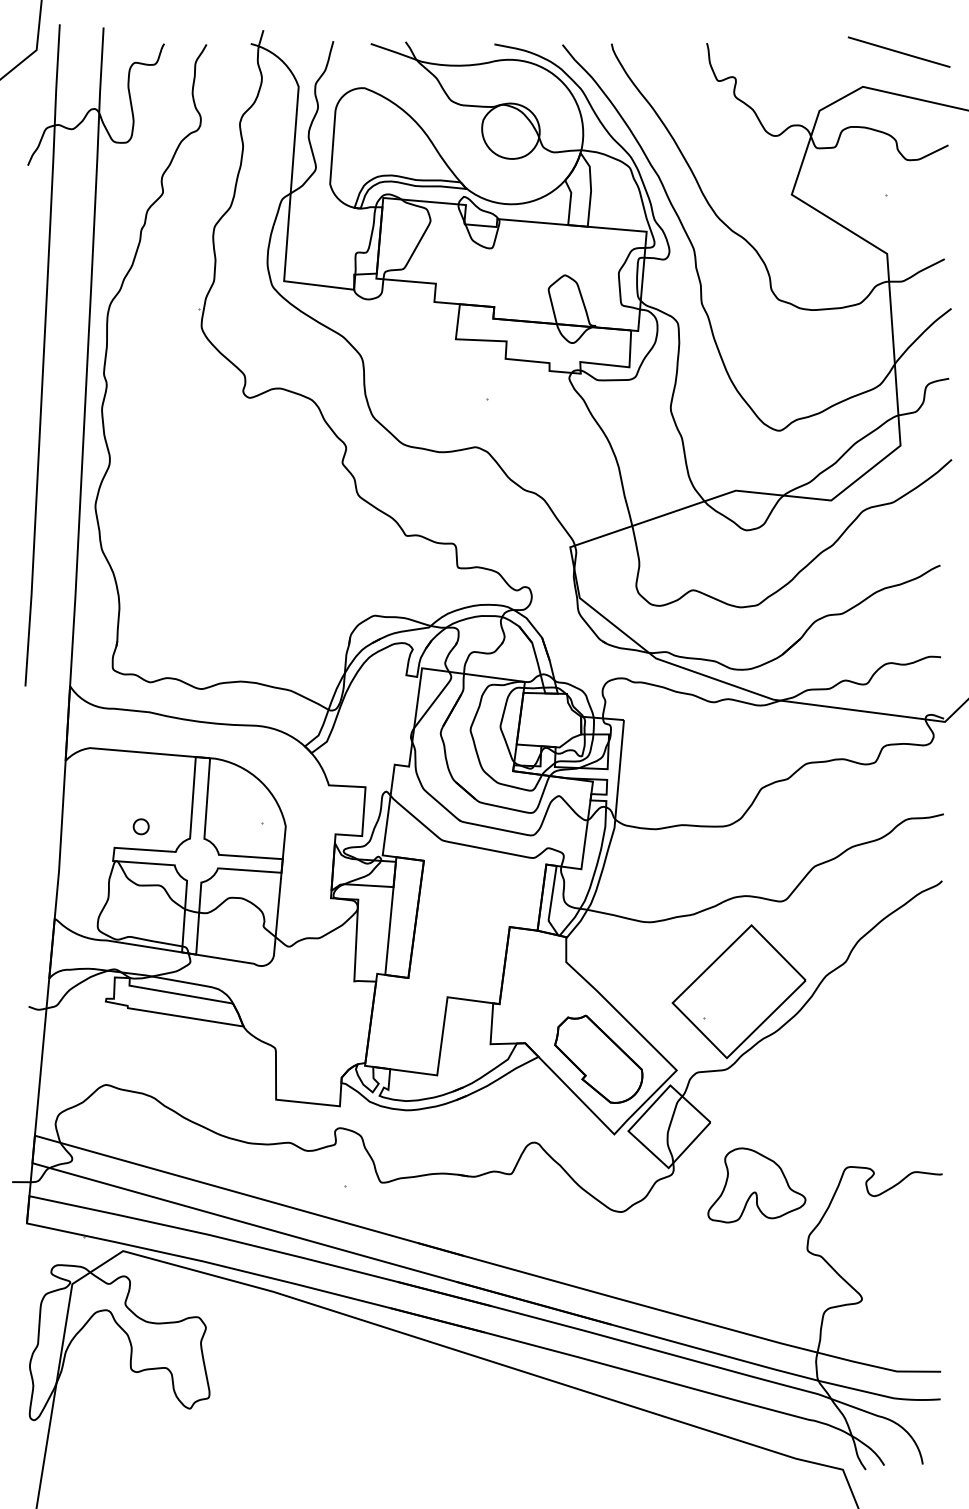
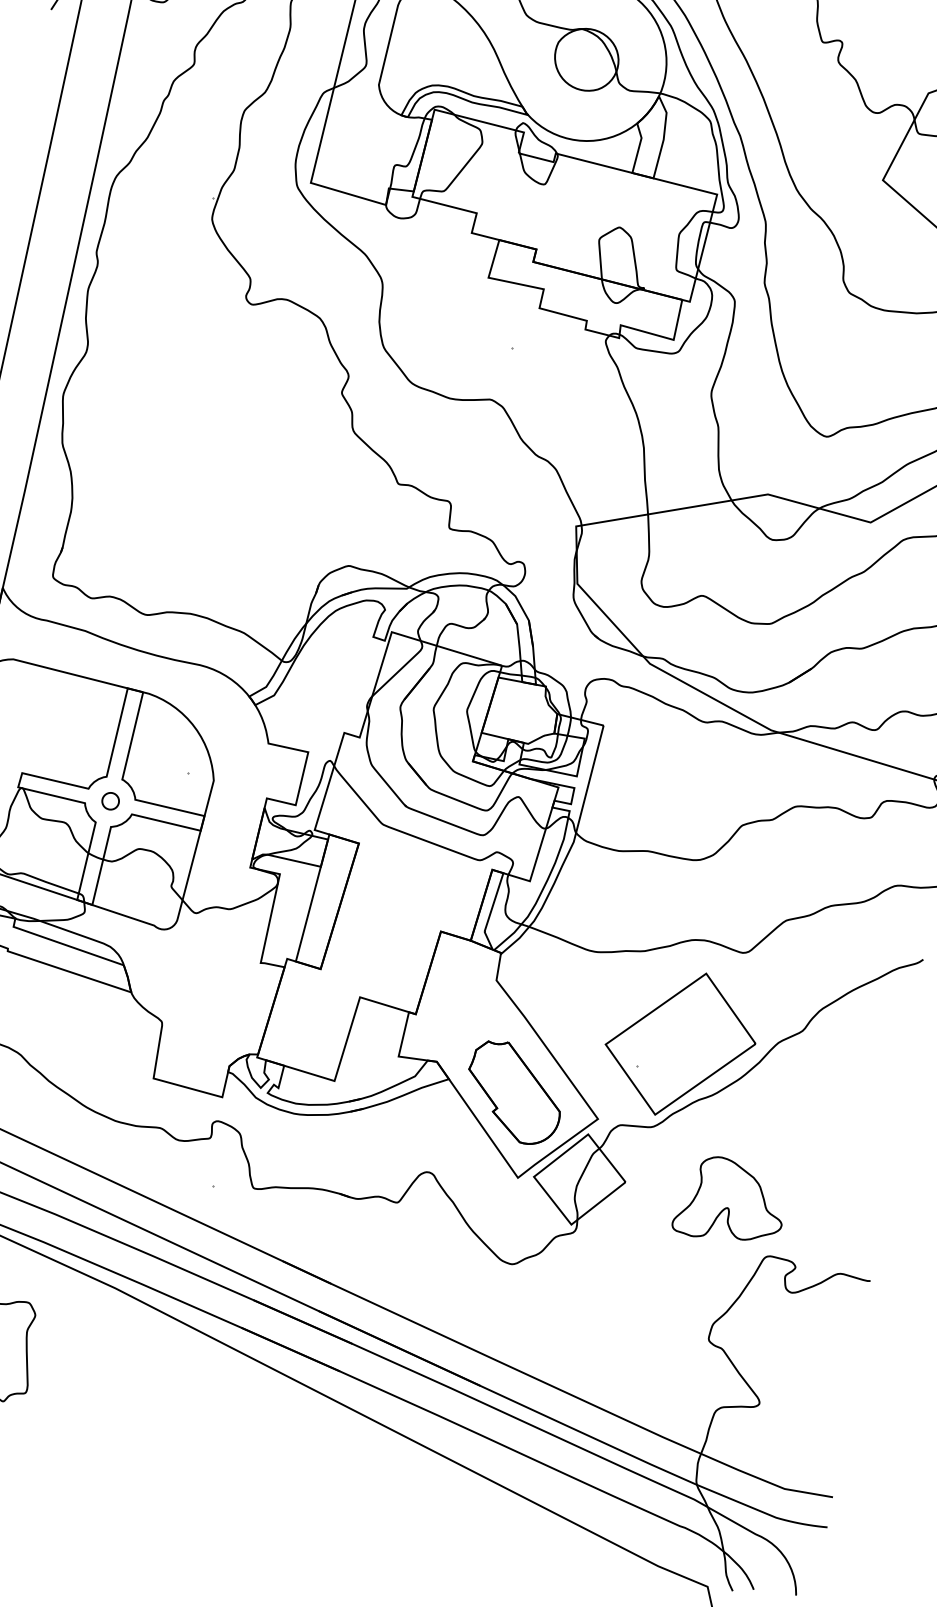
part: (140, 826) -> (109, 800), moved
part: (756, 1185) -> (730, 1200), moved

